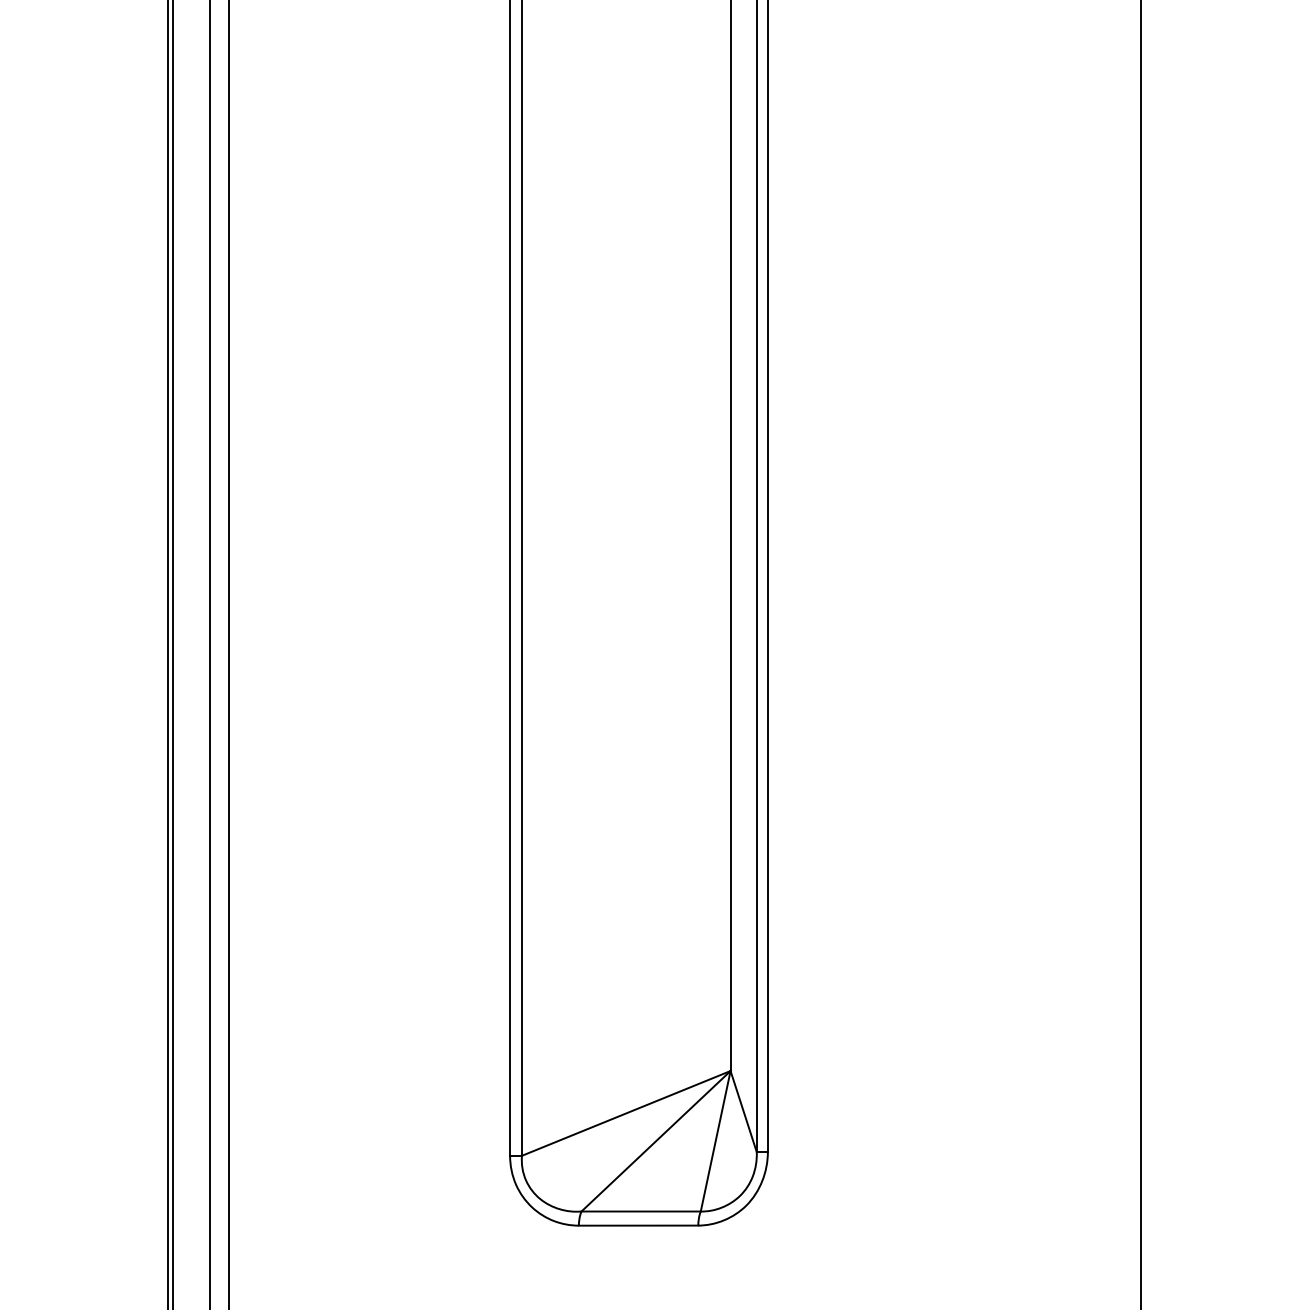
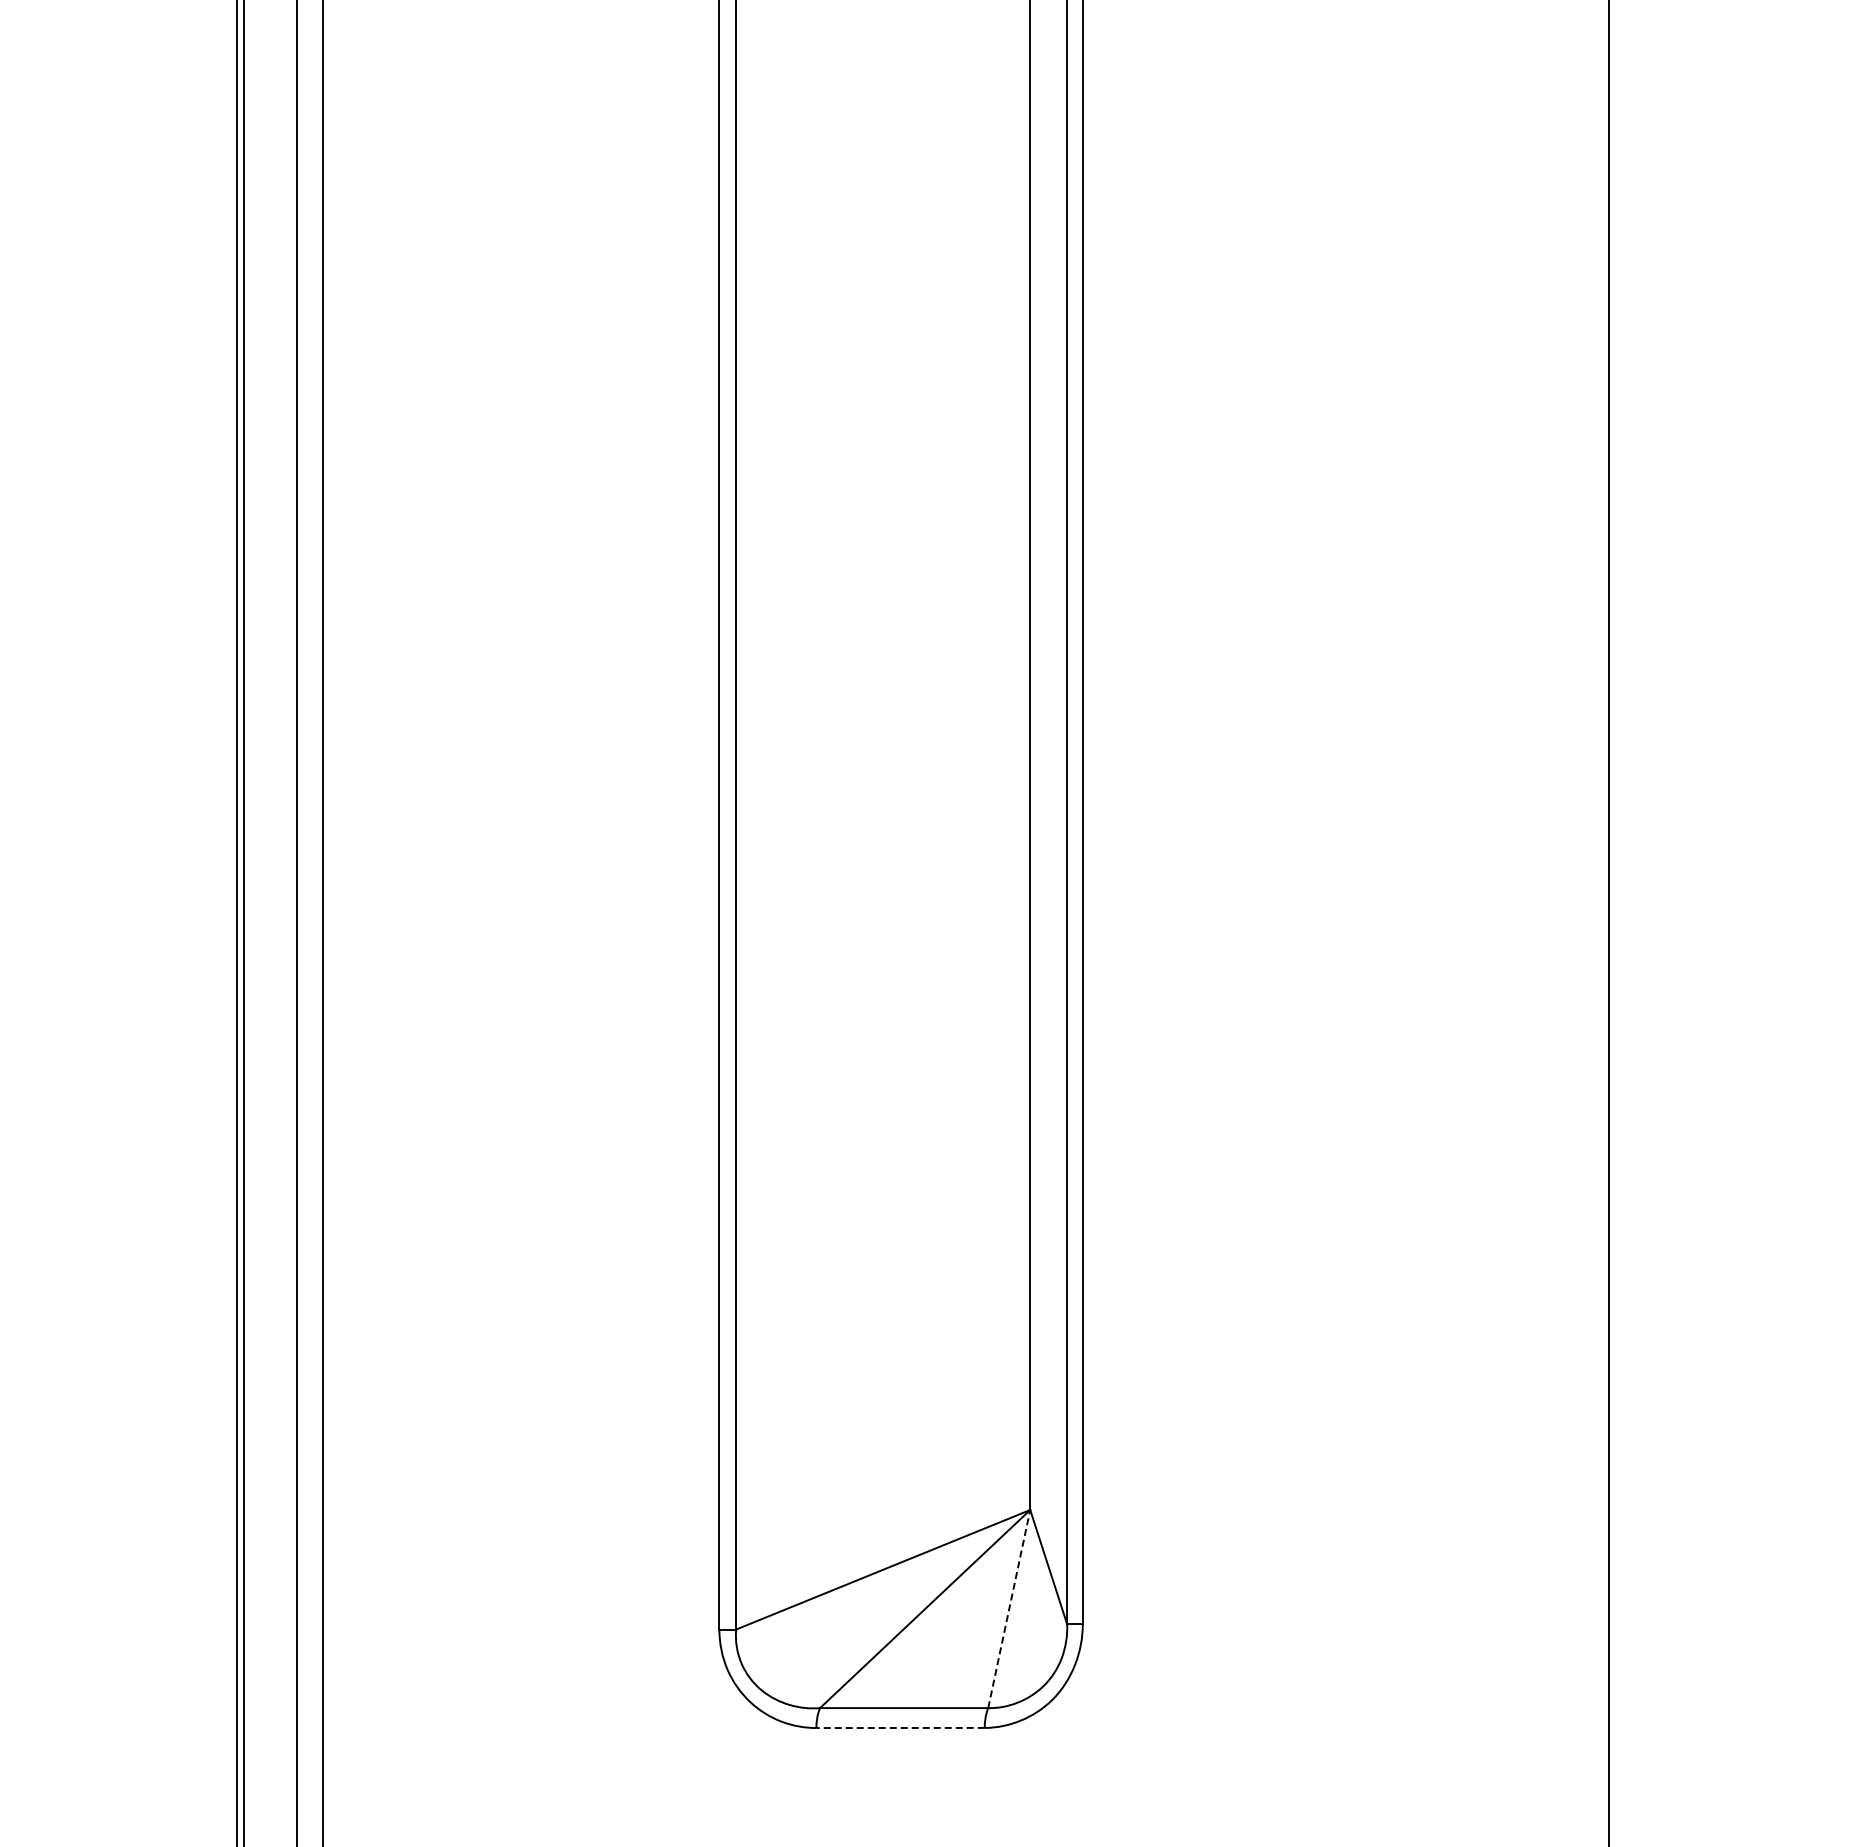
line: (715, 1140) -> (1009, 1608), solid -> dashed
line: (638, 1225) -> (900, 1727), solid -> dashed

